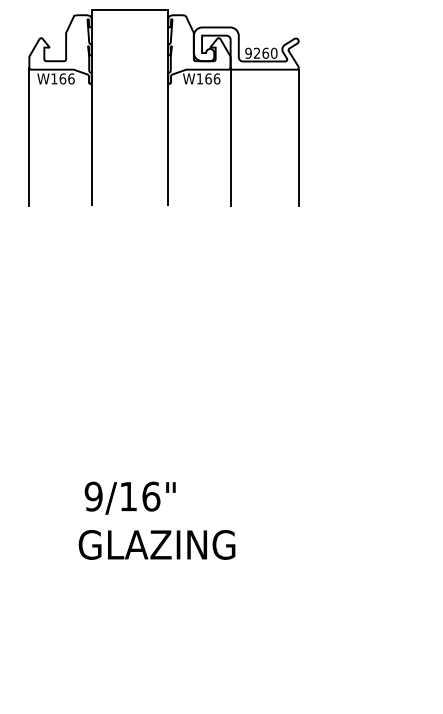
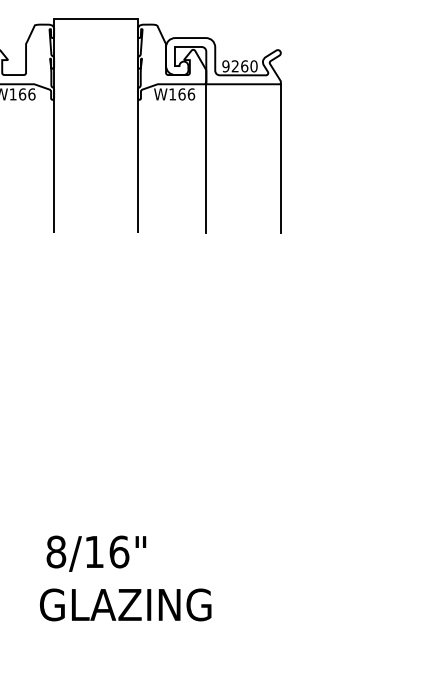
text: (93, 496) -> (56, 551), 9/16" -> 8/16"

